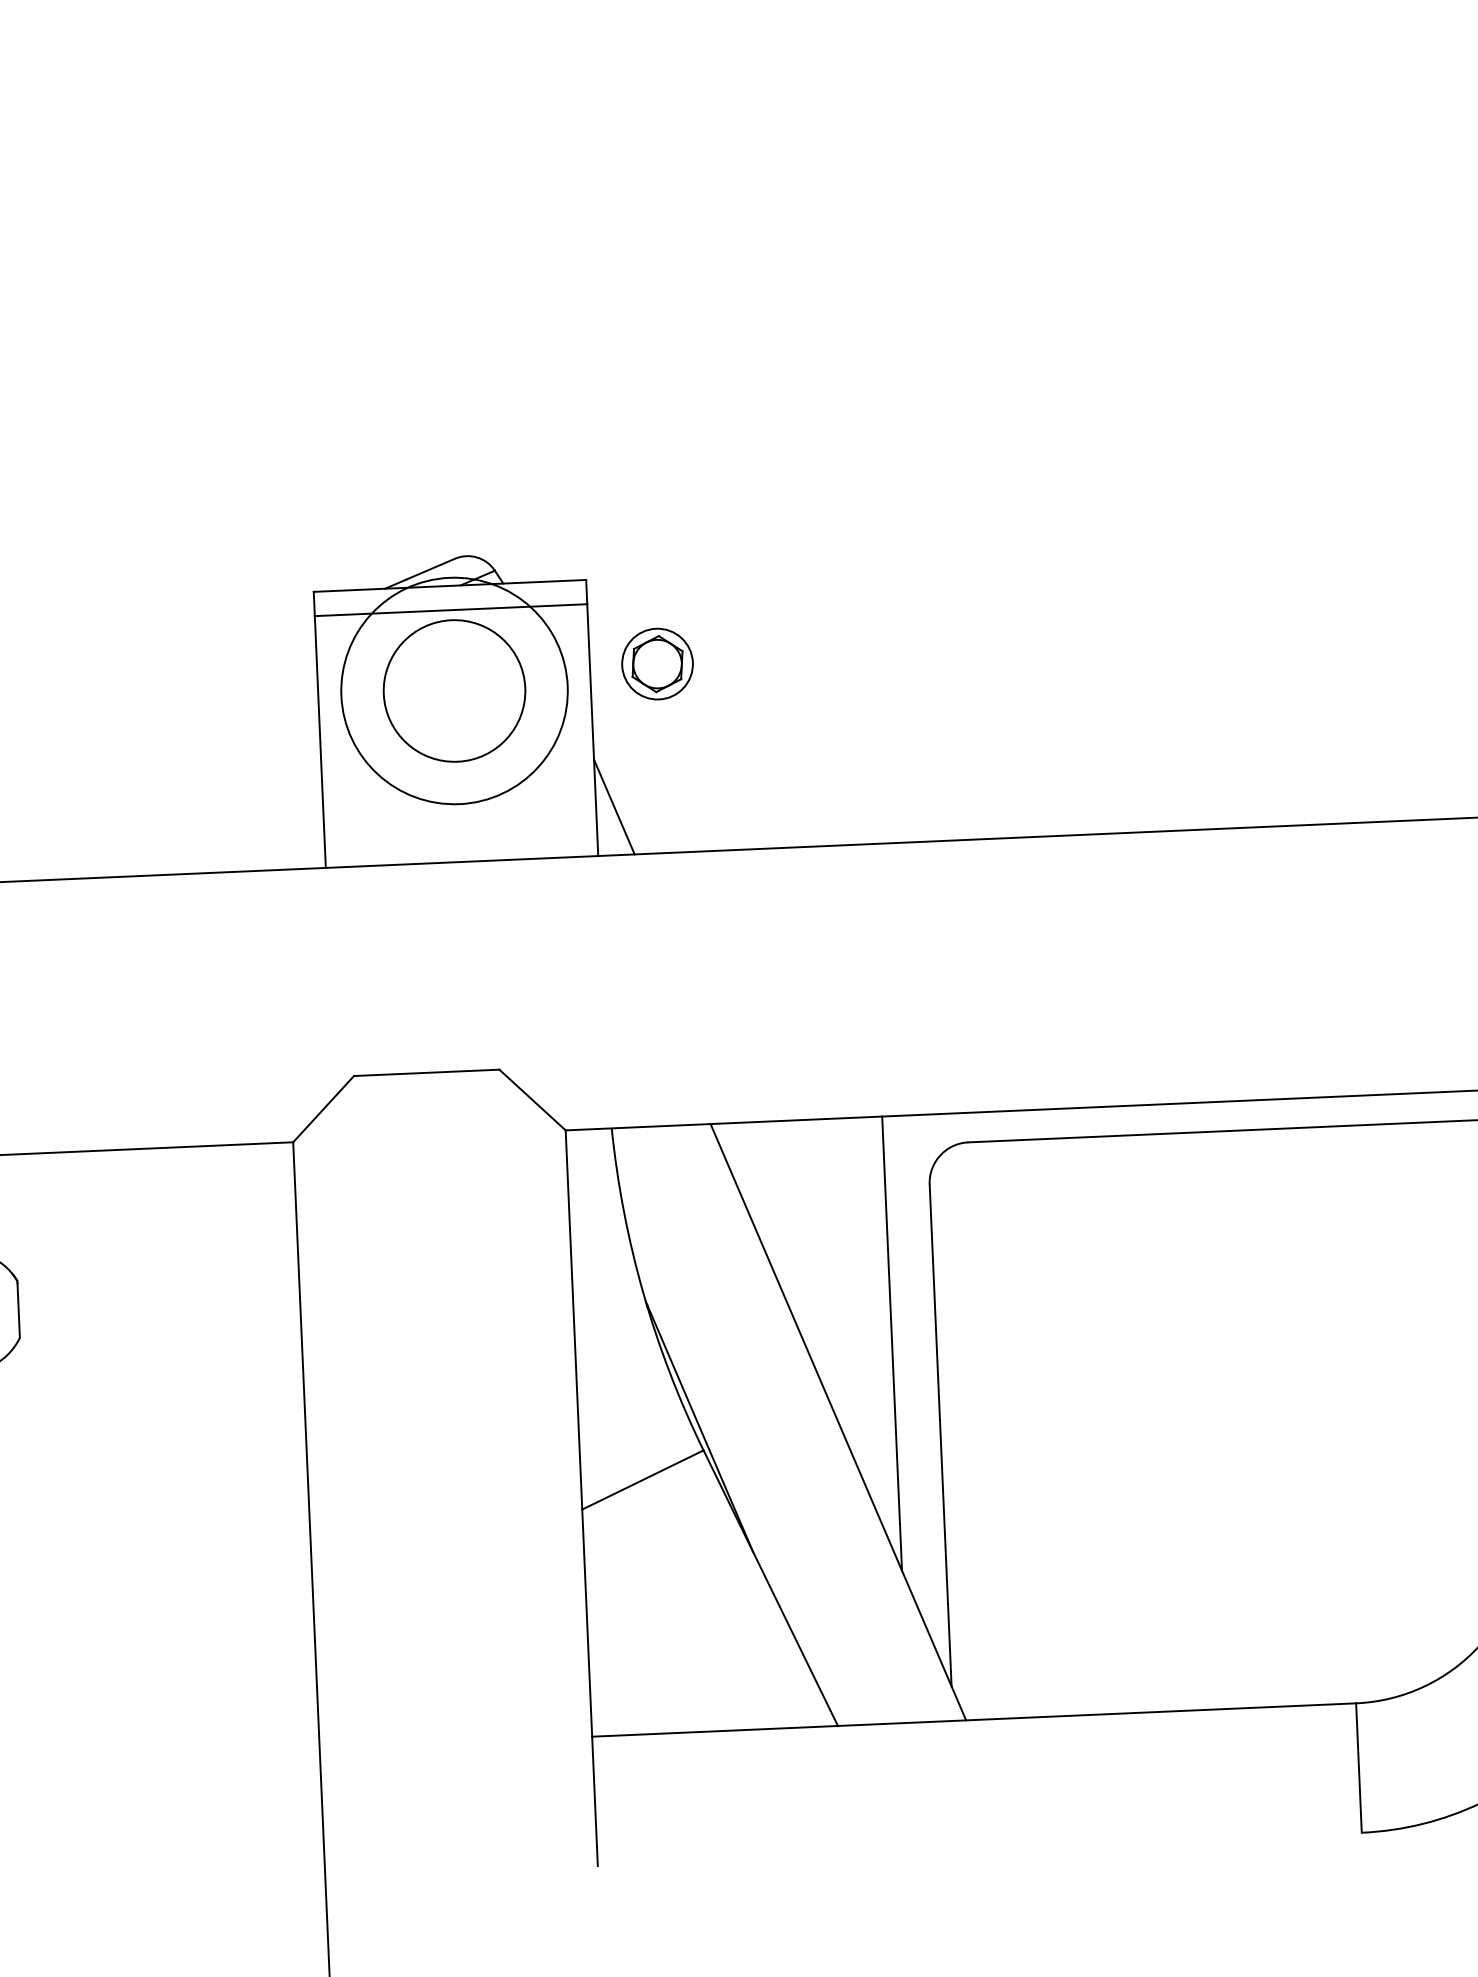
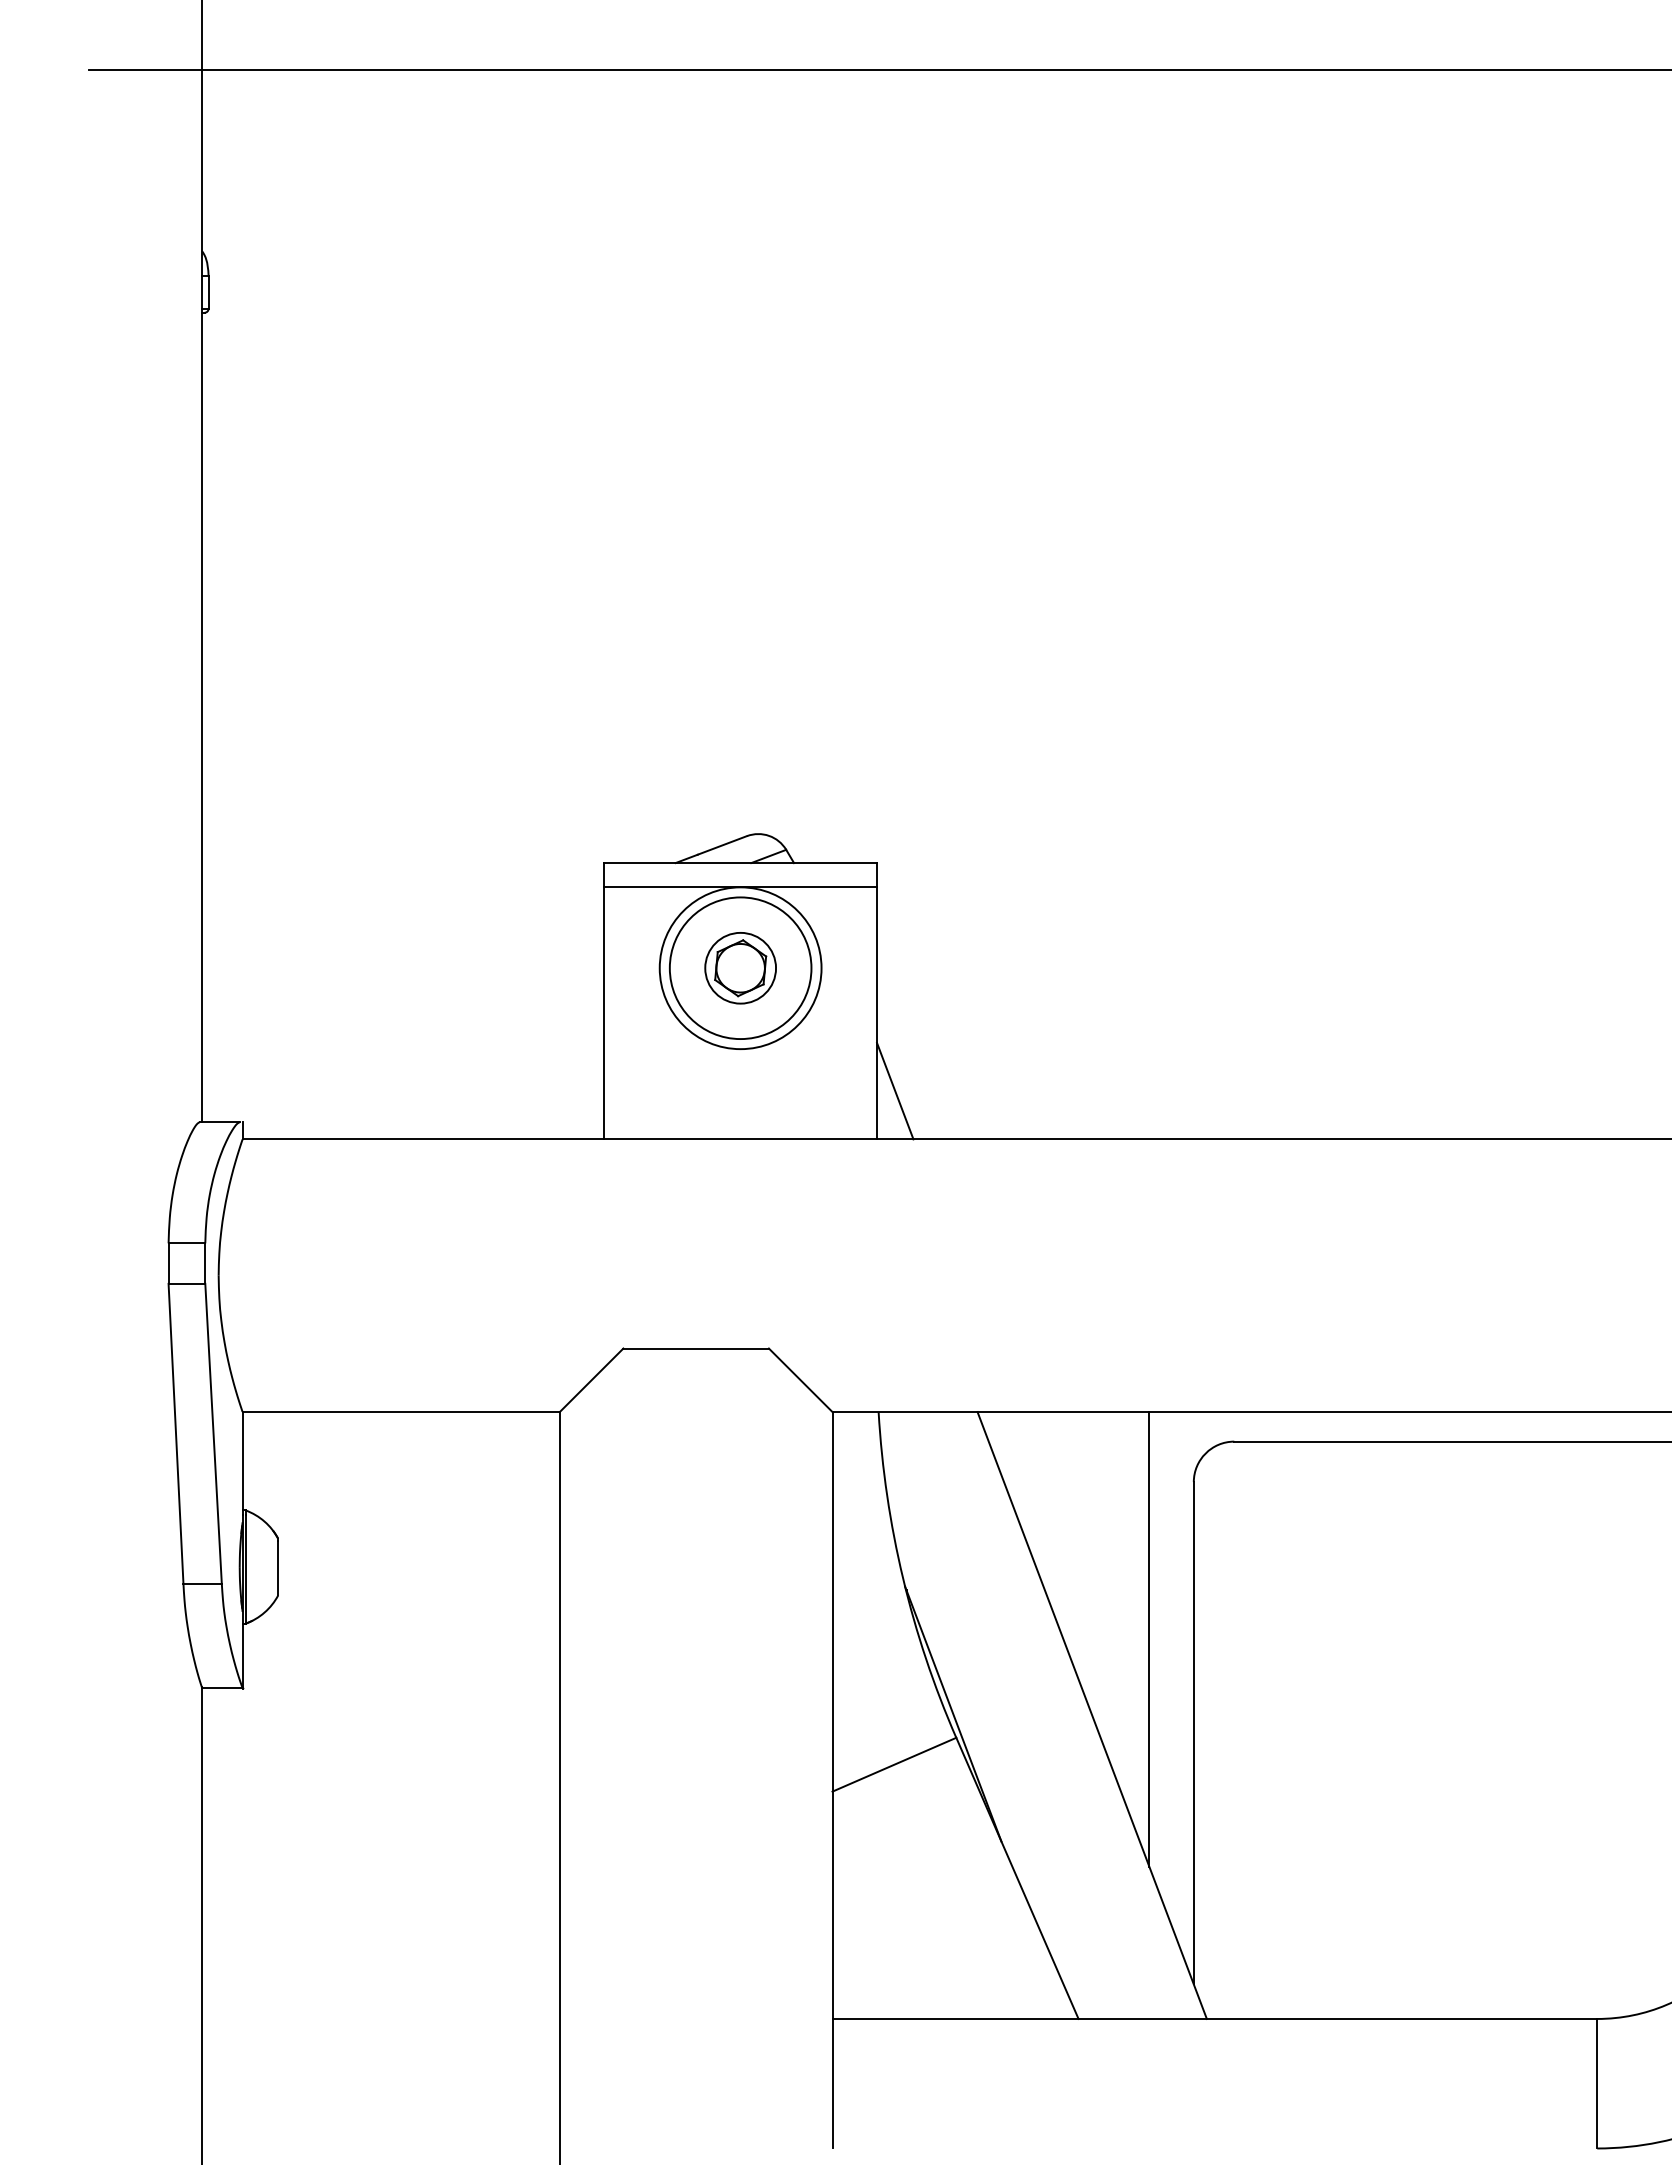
part: (657, 664) -> (740, 968), moved
circle: (454, 691) -> (740, 968), size x0.71

